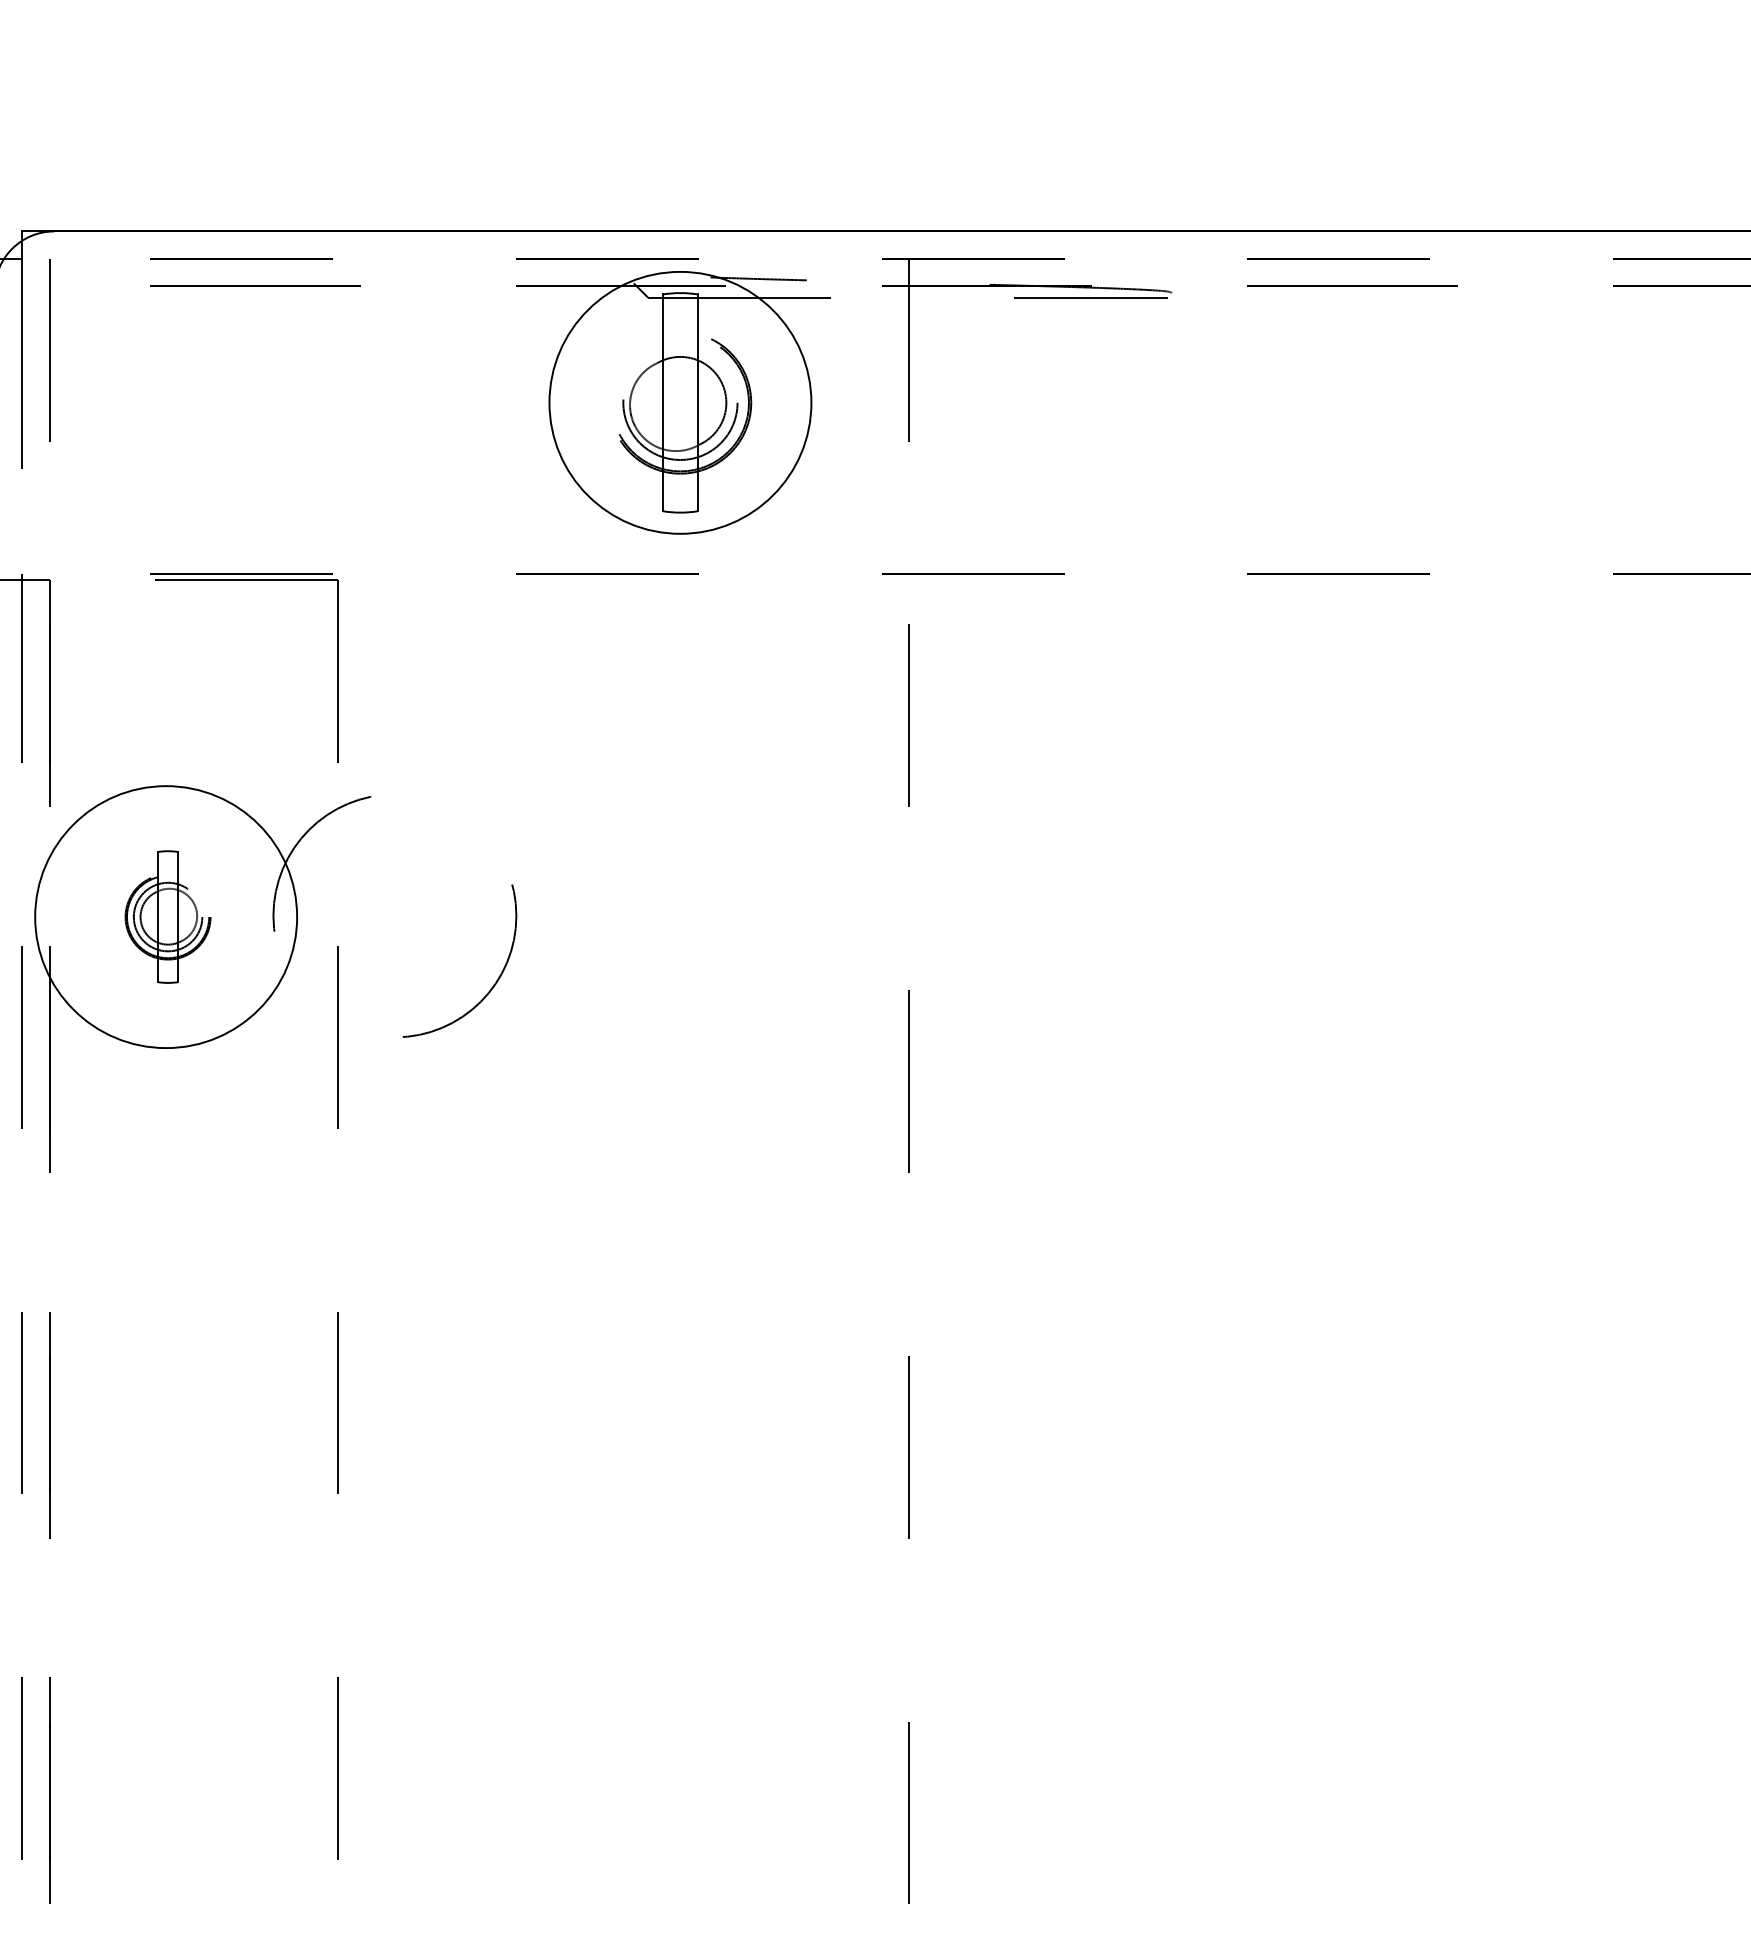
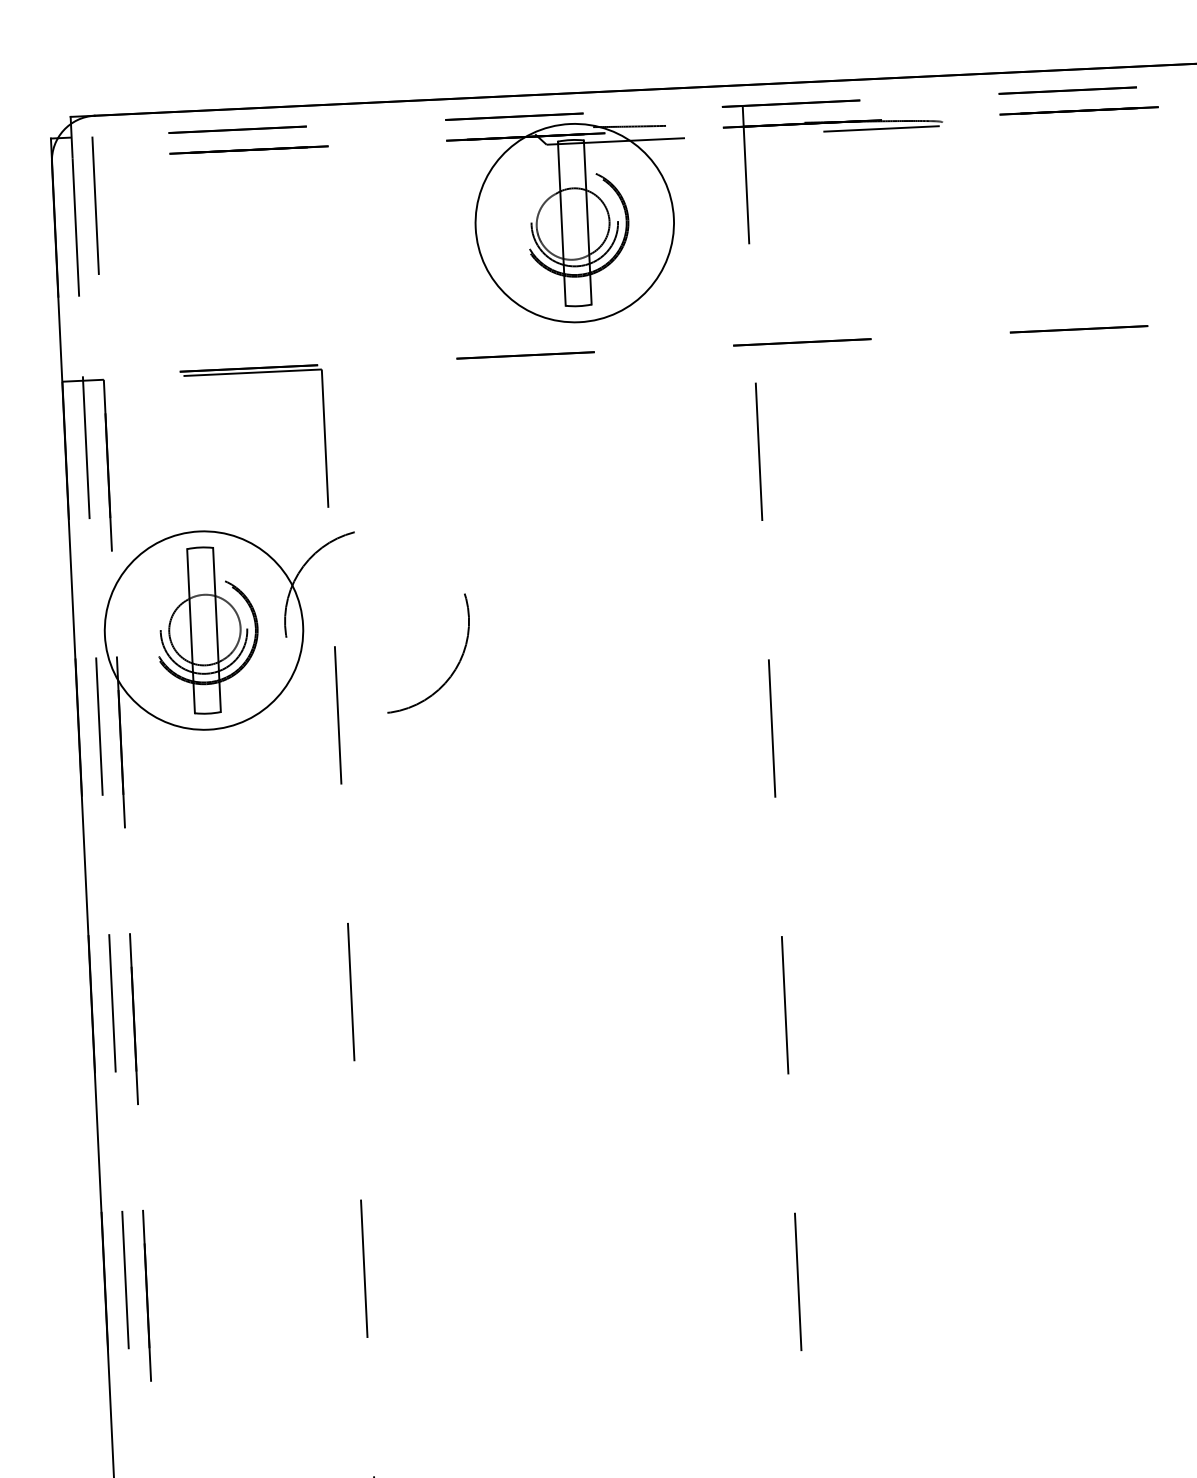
part: (170, 916) -> (207, 629), size x1.67

